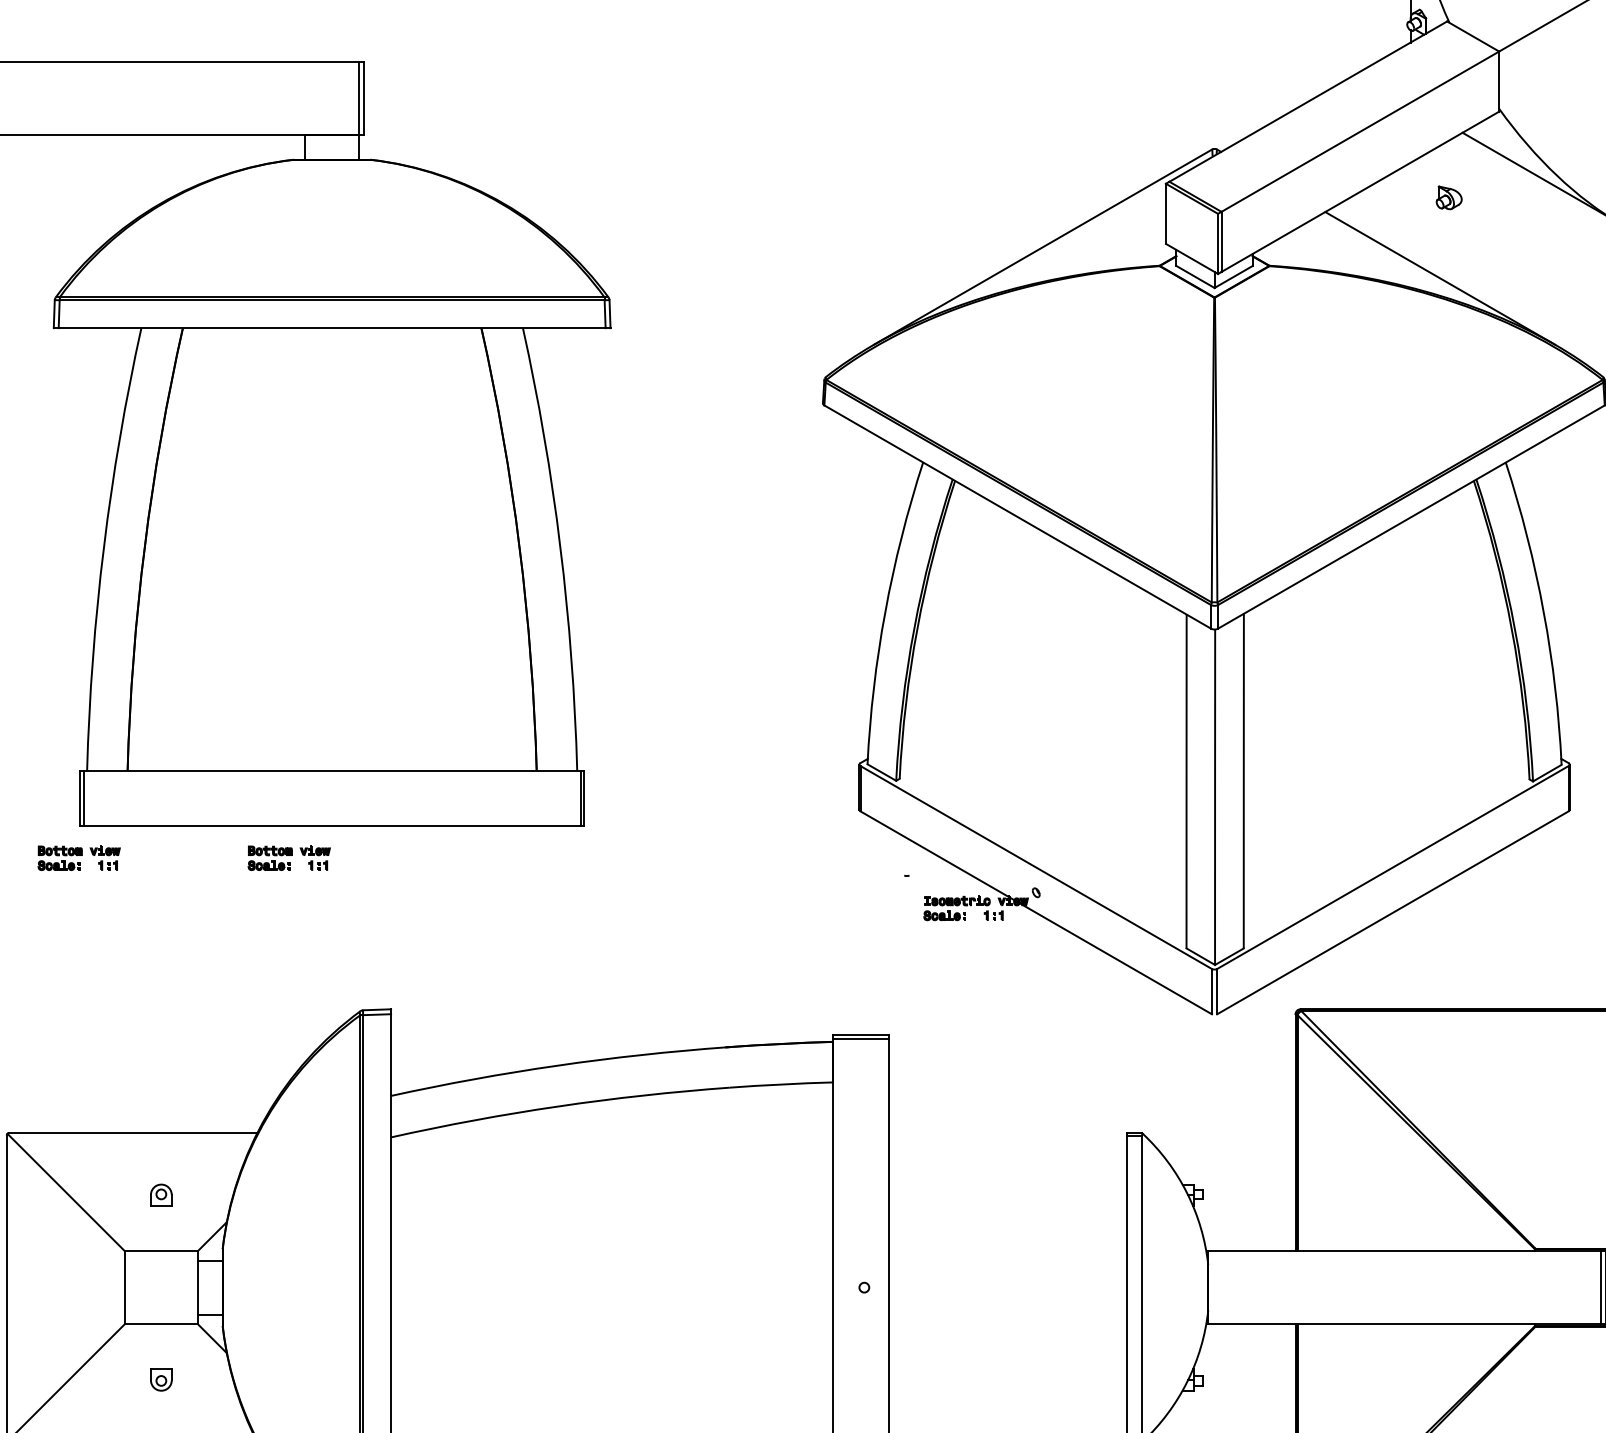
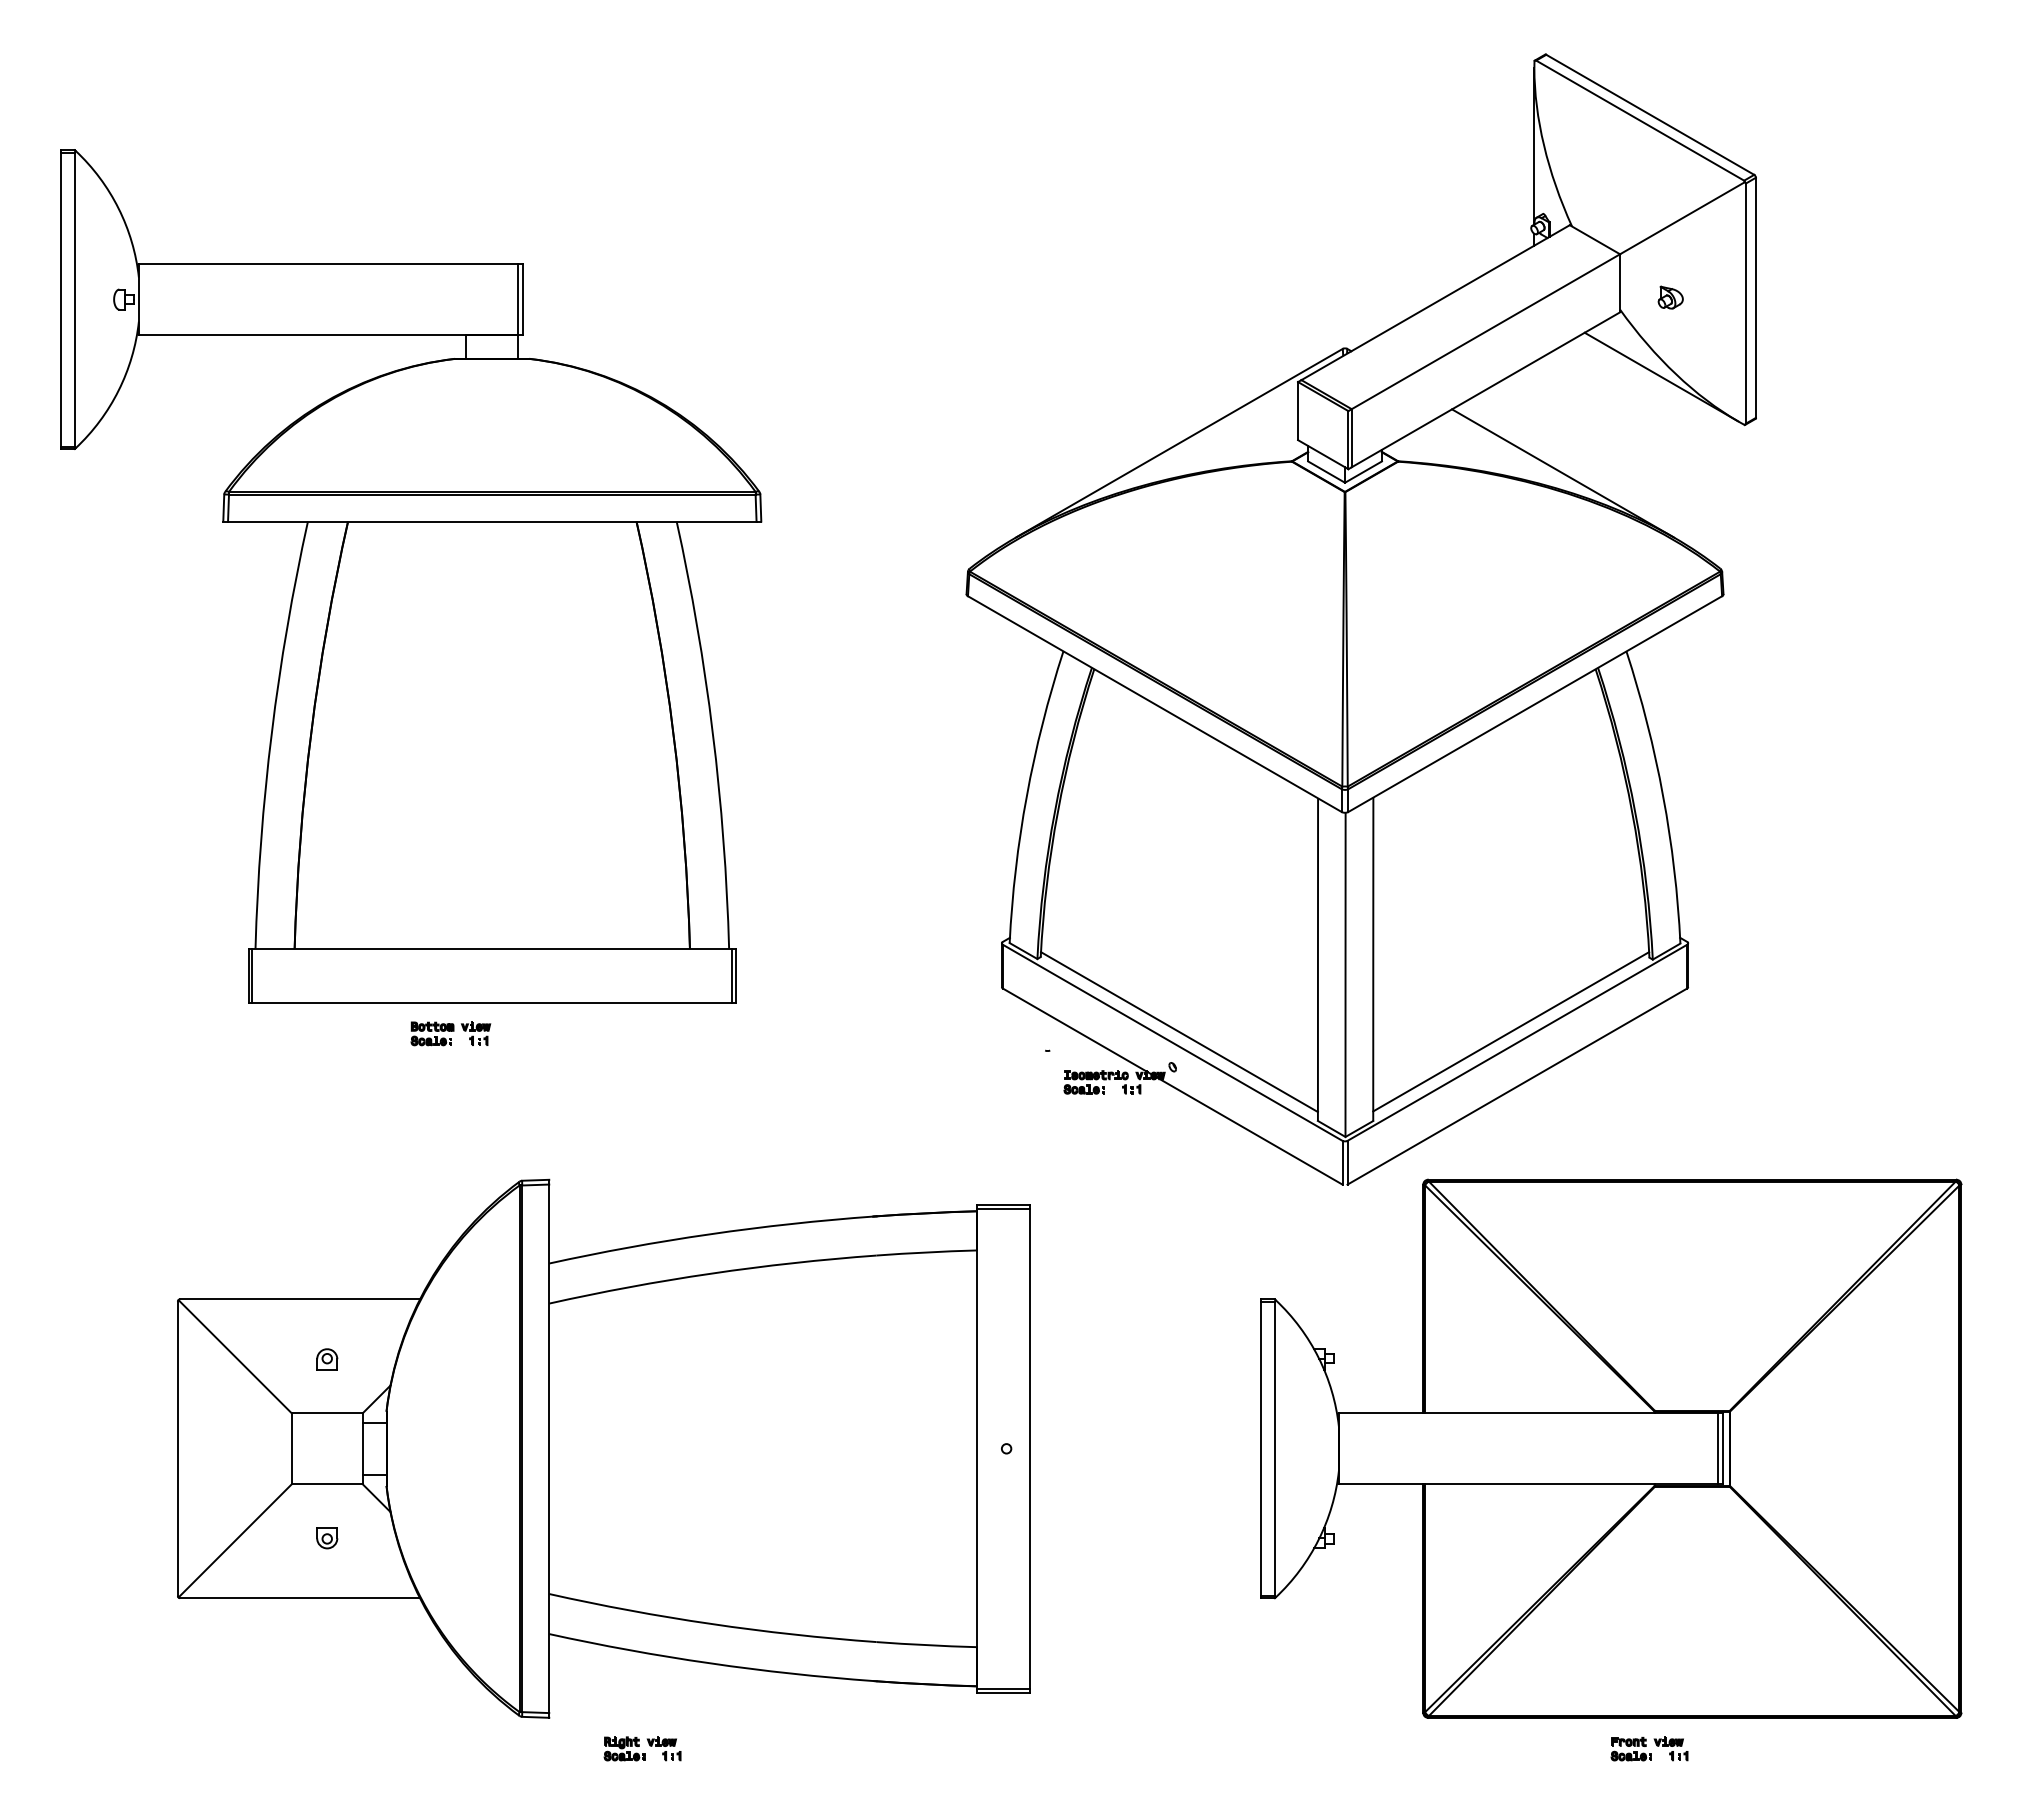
part: (1448, 197) -> (1670, 297), moved
line: (1386, 855) -> (1511, 1031), added
line: (1043, 856) -> (1179, 1032), added
part: (78, 857) -> (247, 1033), removed

